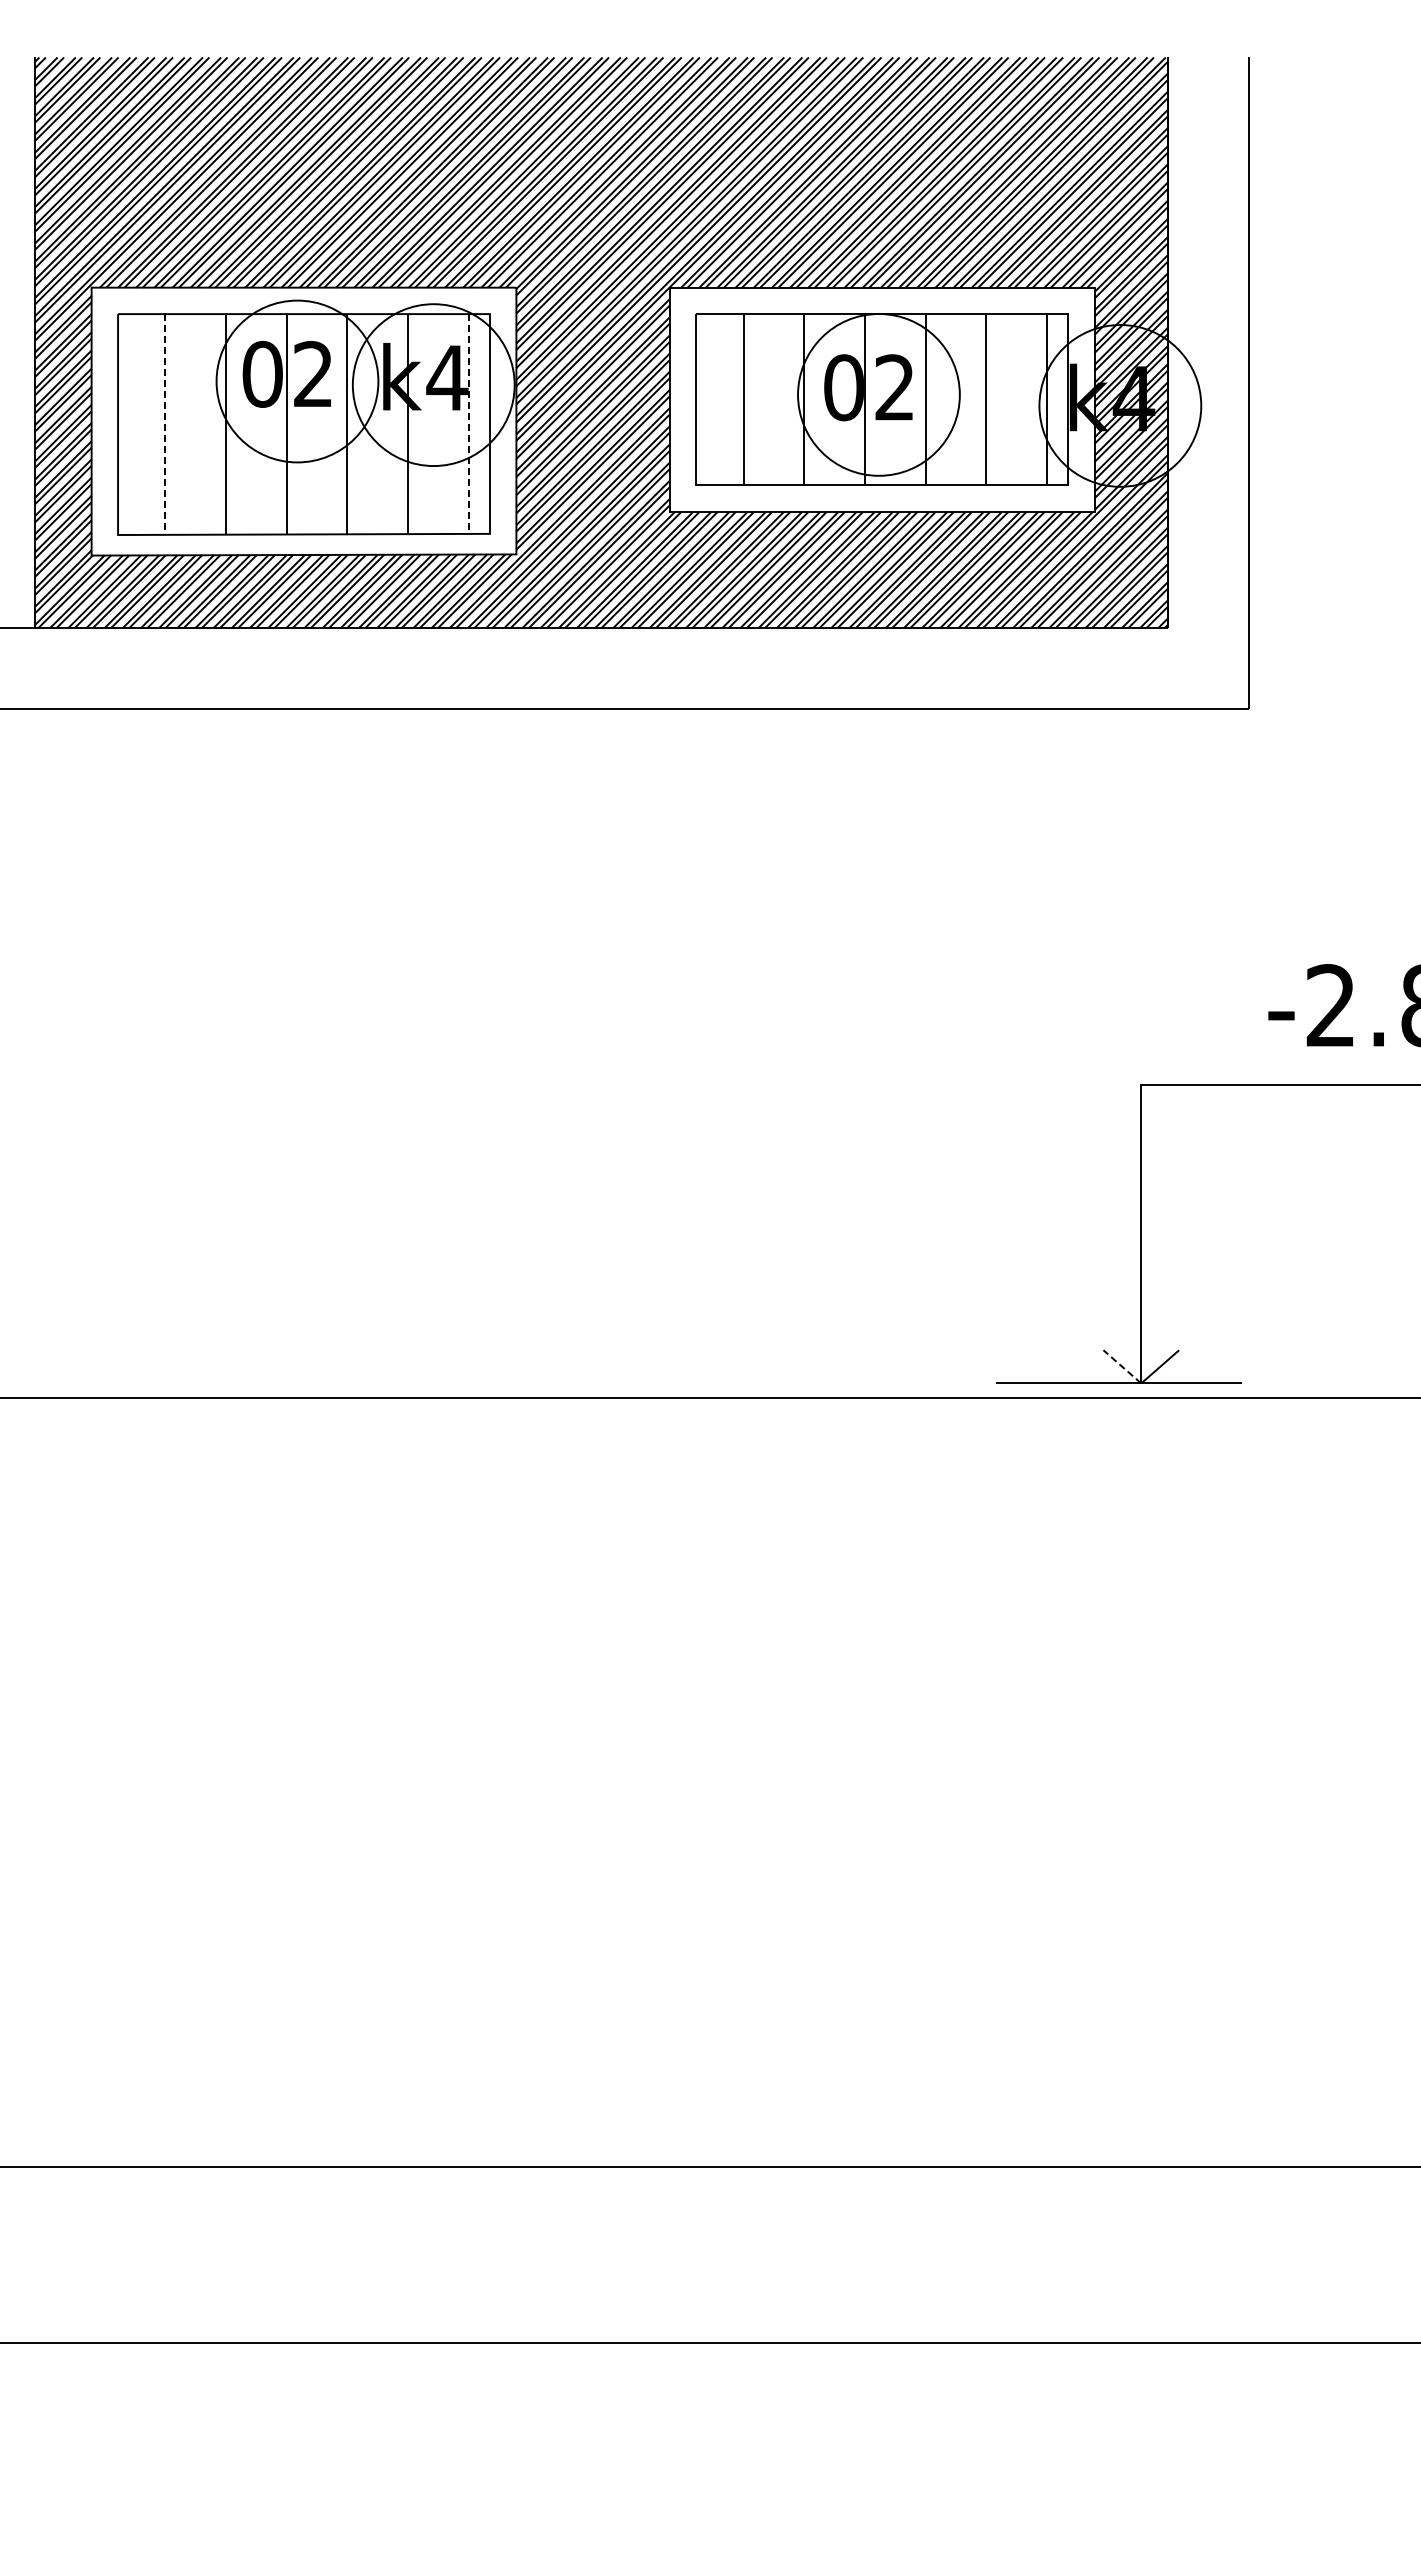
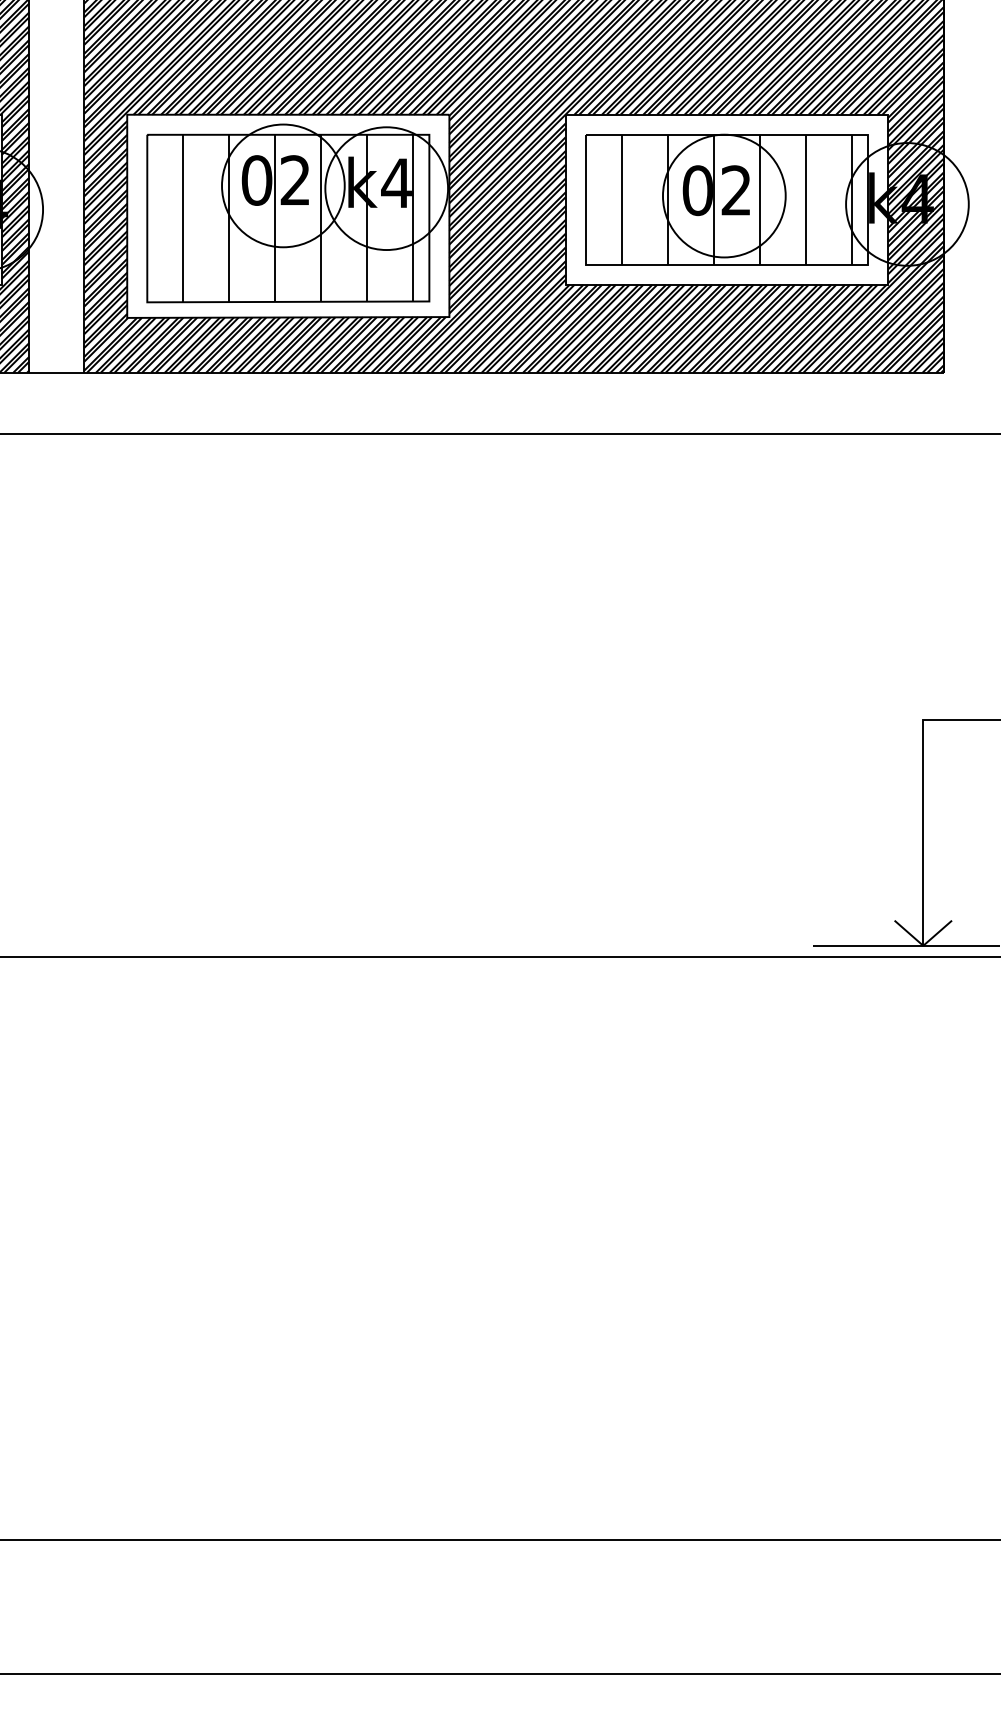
line: (468, 424) -> (413, 218), dashed -> solid
line: (165, 425) -> (183, 219), dashed -> solid
line: (1121, 1366) -> (908, 932), dashed -> solid

